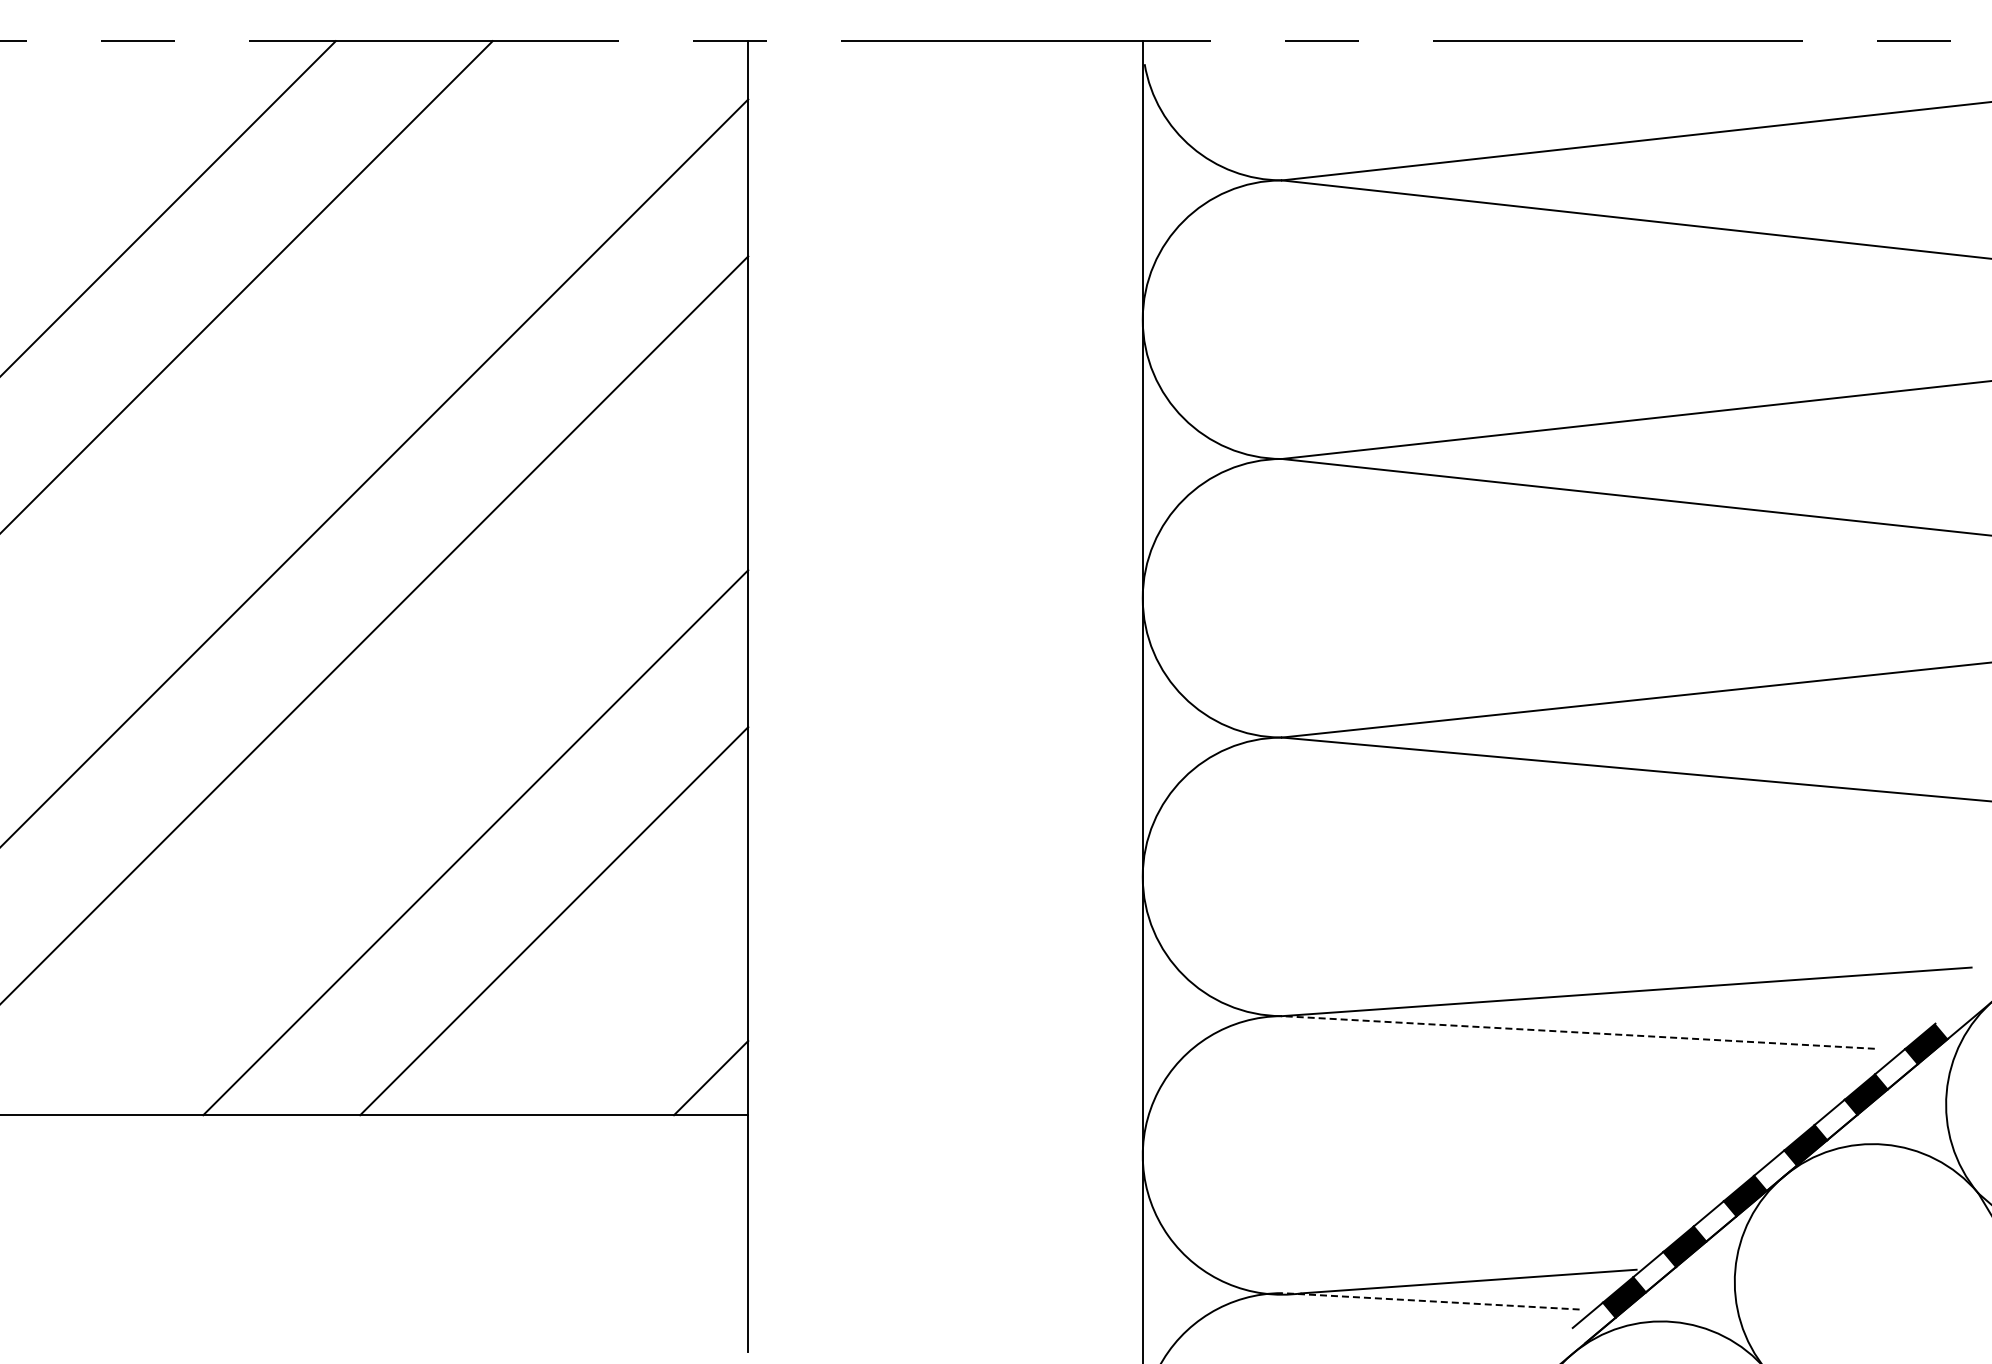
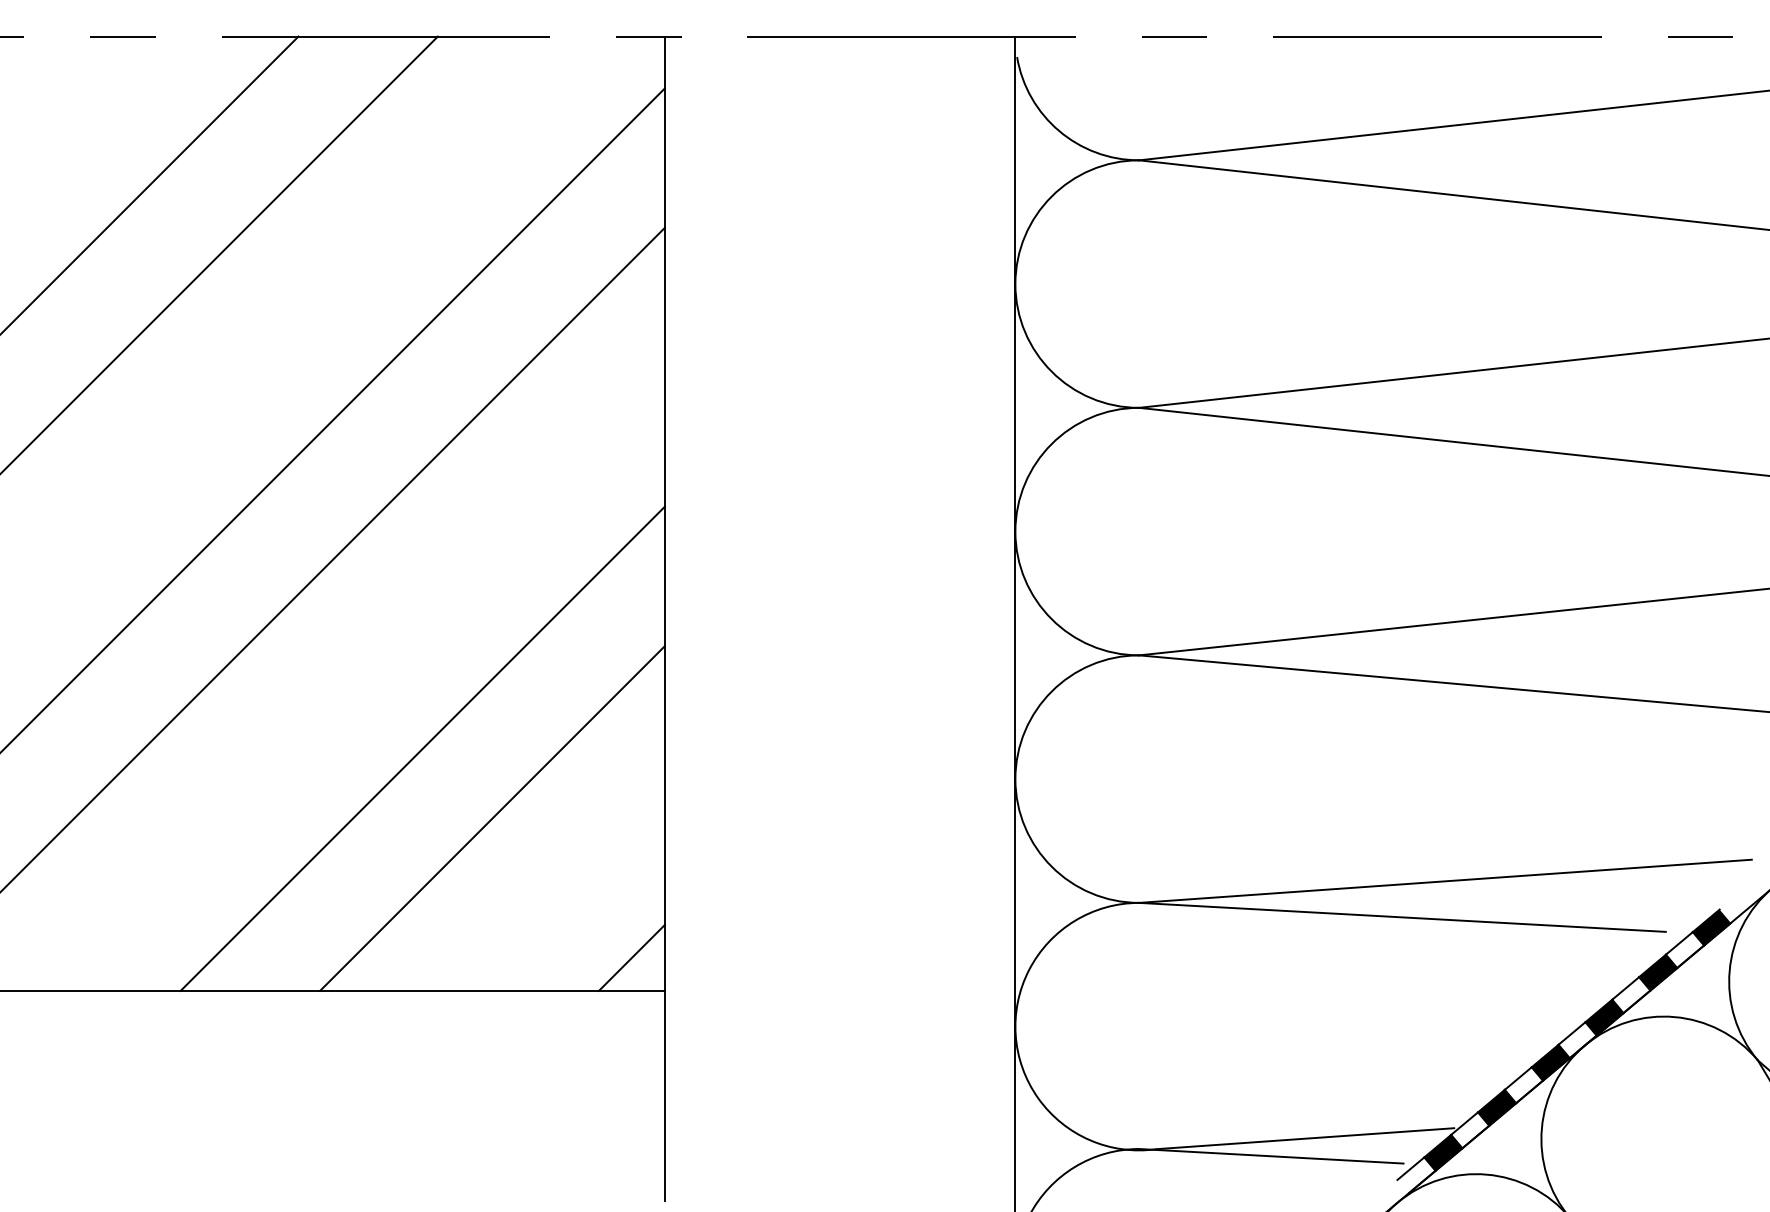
line: (1578, 1032) -> (1402, 917), dashed -> solid
line: (1430, 1301) -> (1271, 1156), dashed -> solid

